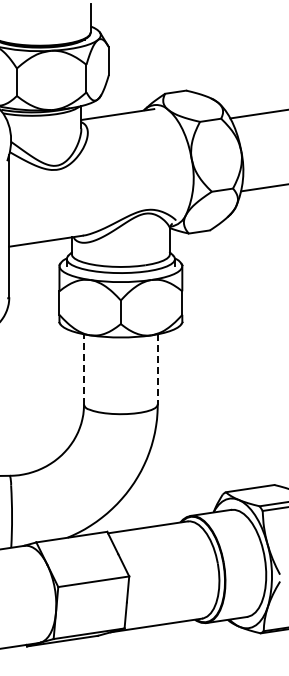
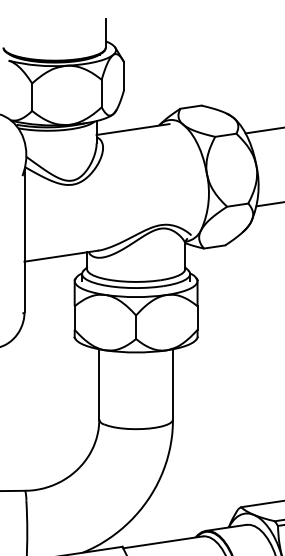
line: (84, 369) -> (99, 384), dashed -> solid
line: (157, 369) -> (172, 384), dashed -> solid

